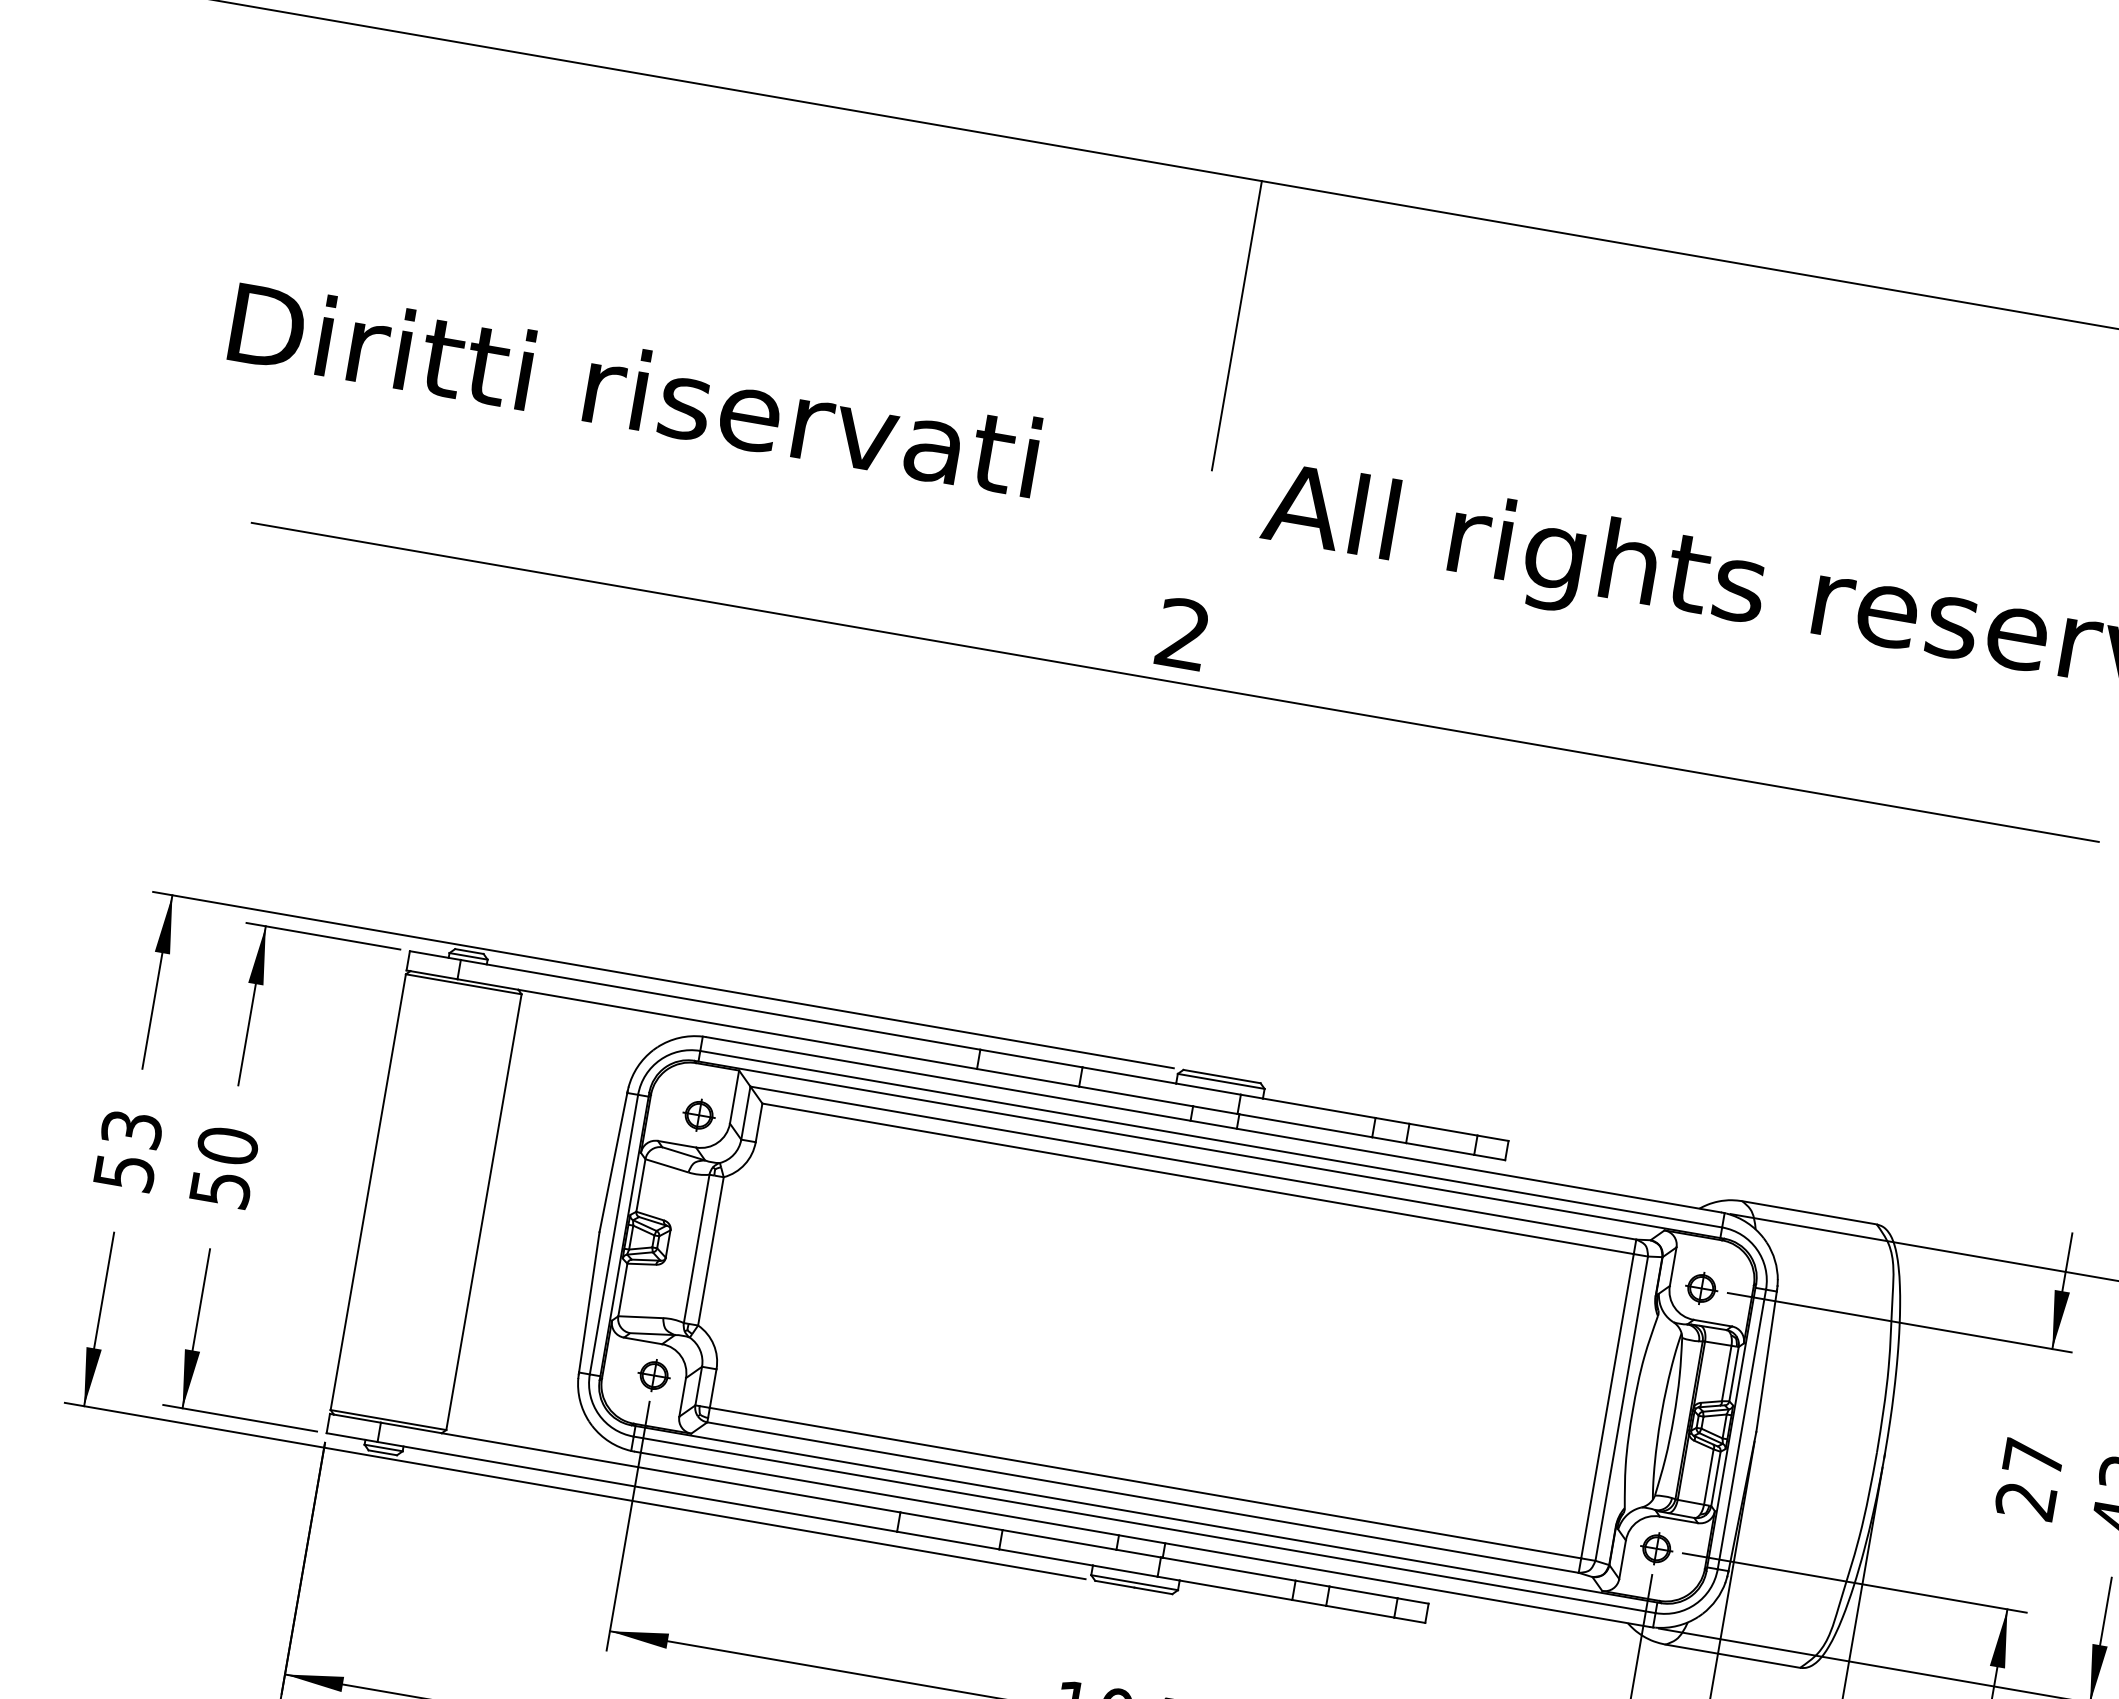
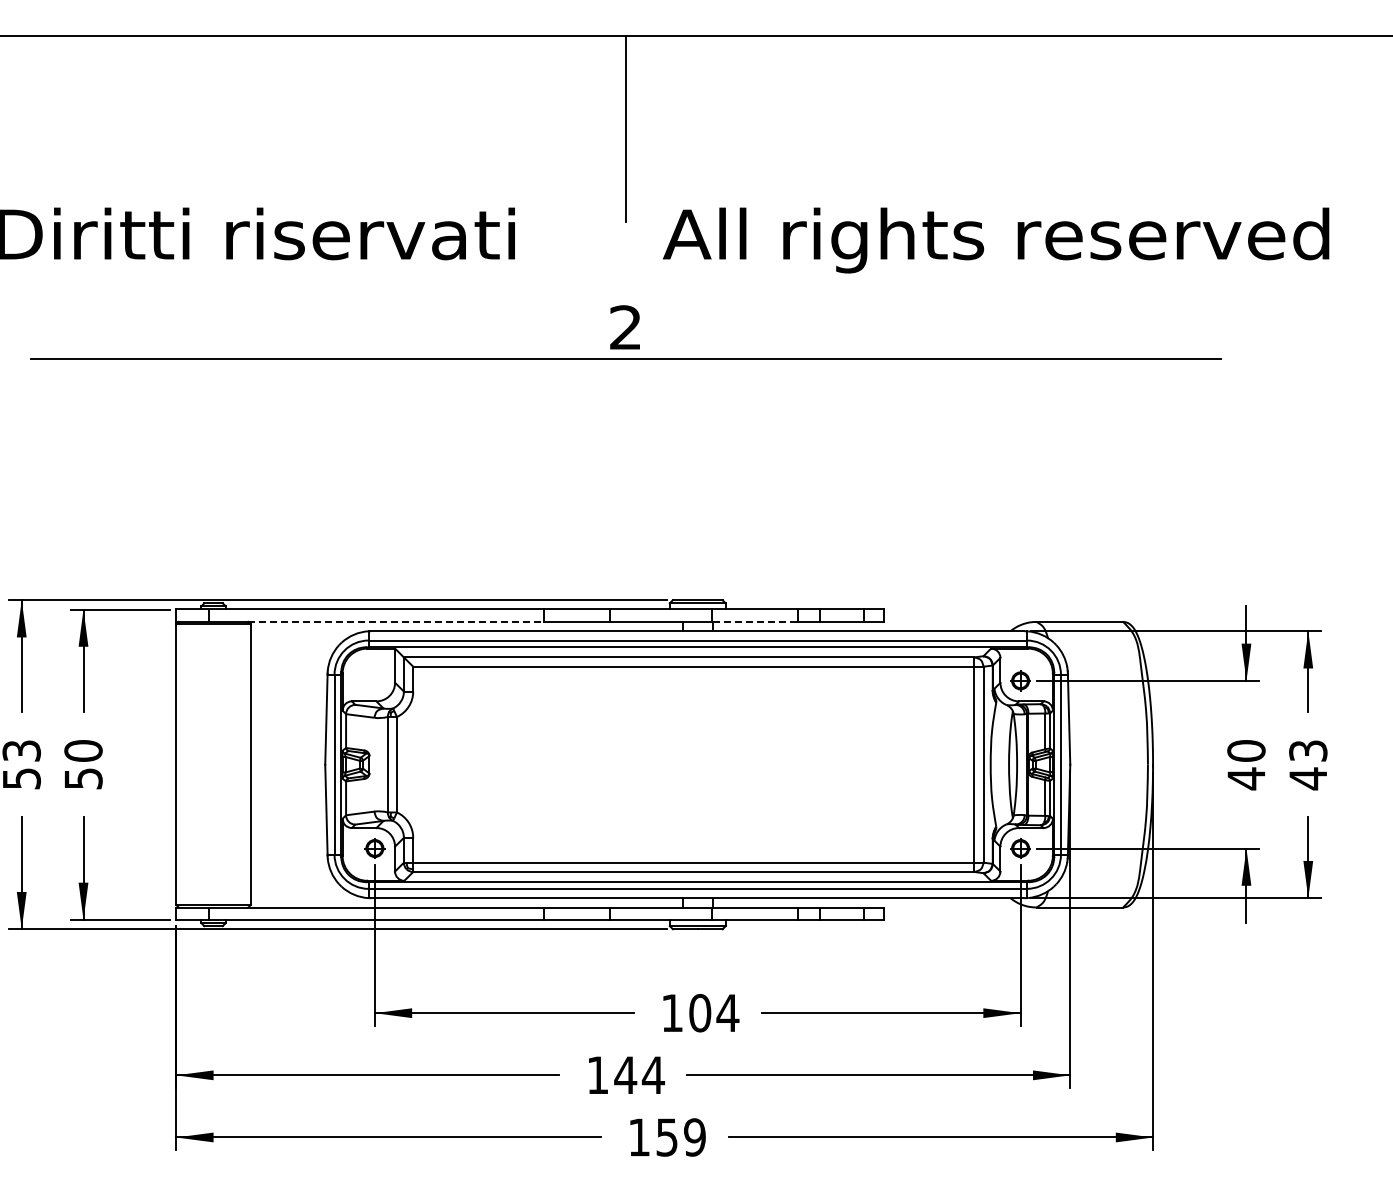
line: (748, 1028) -> (396, 621), solid -> dashed
part: (698, 1114) -> (374, 680), removed
line: (1305, 1125) -> (755, 621), solid -> dashed
text: (2029, 1480) -> (1246, 765), 27 -> 40

